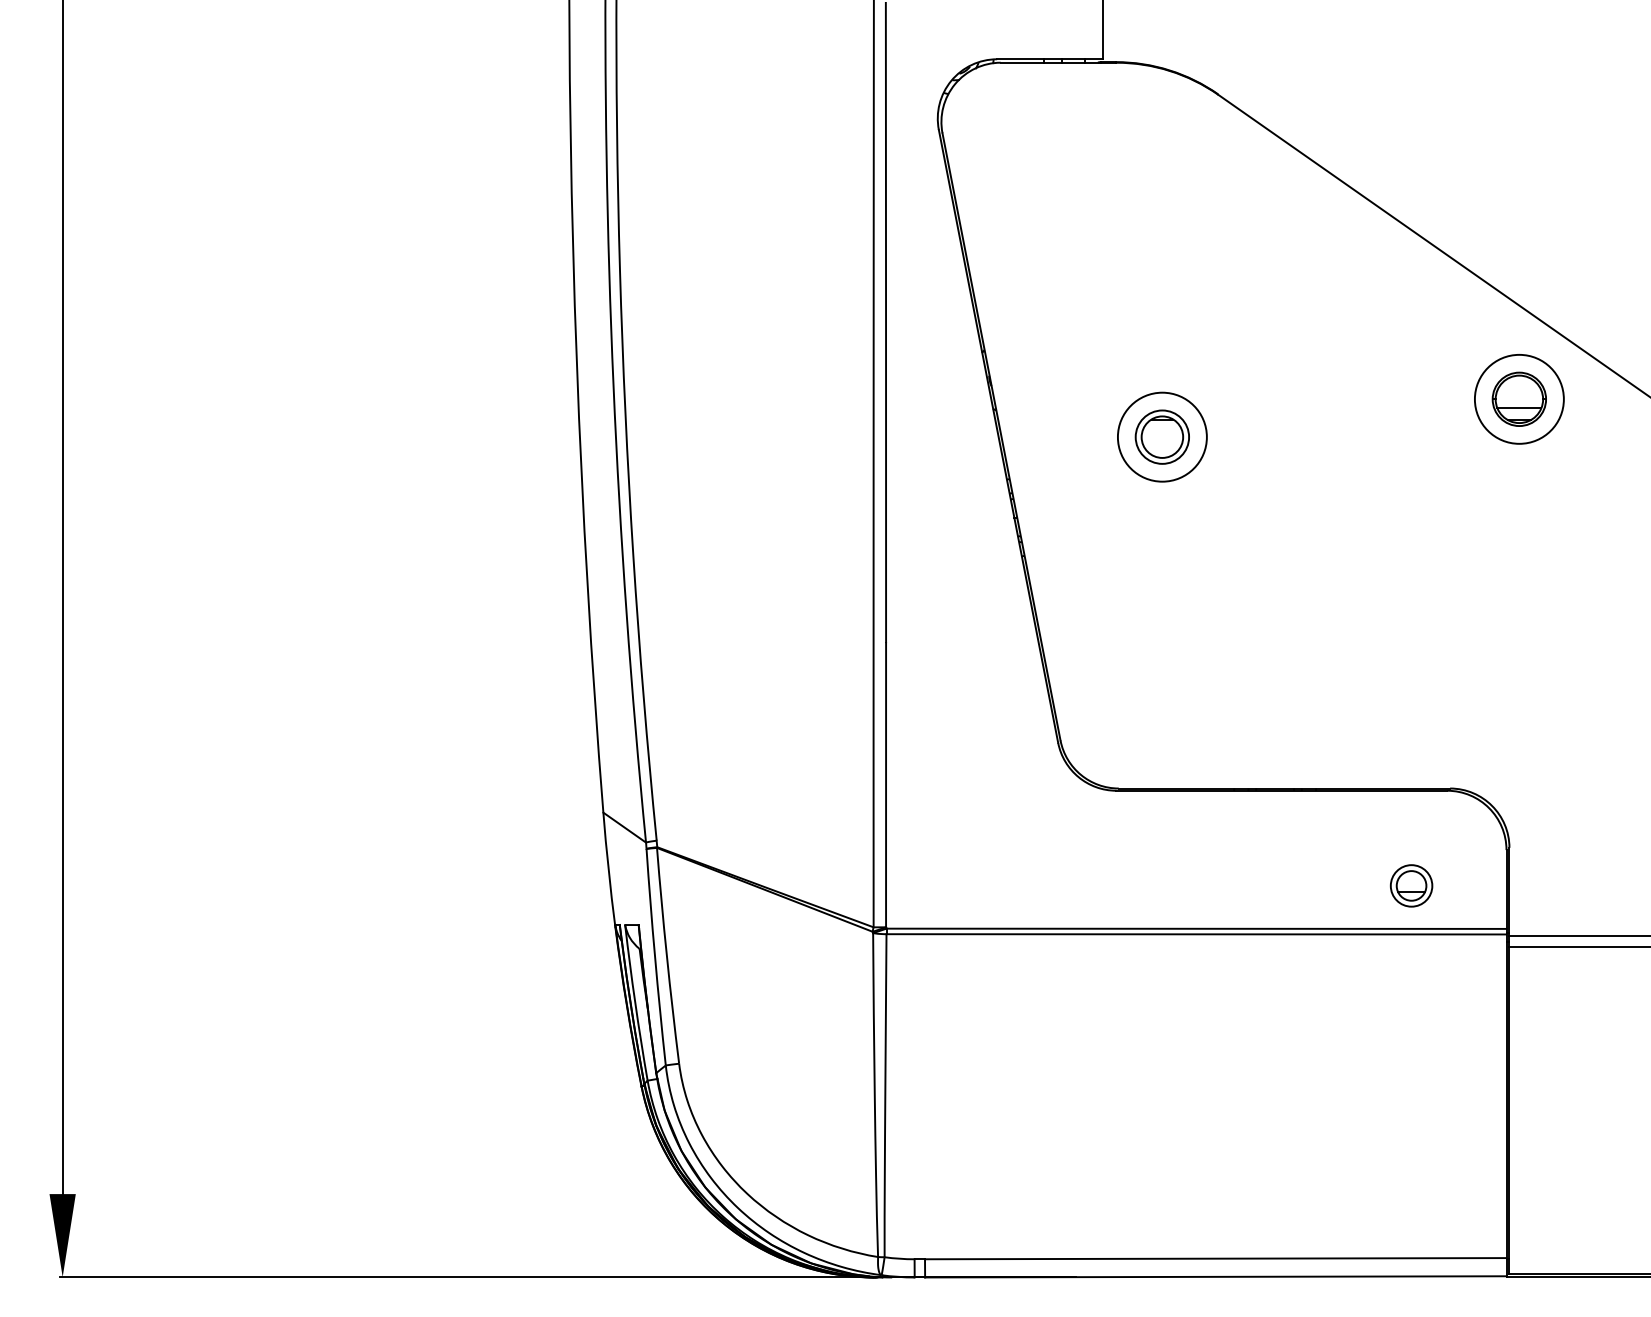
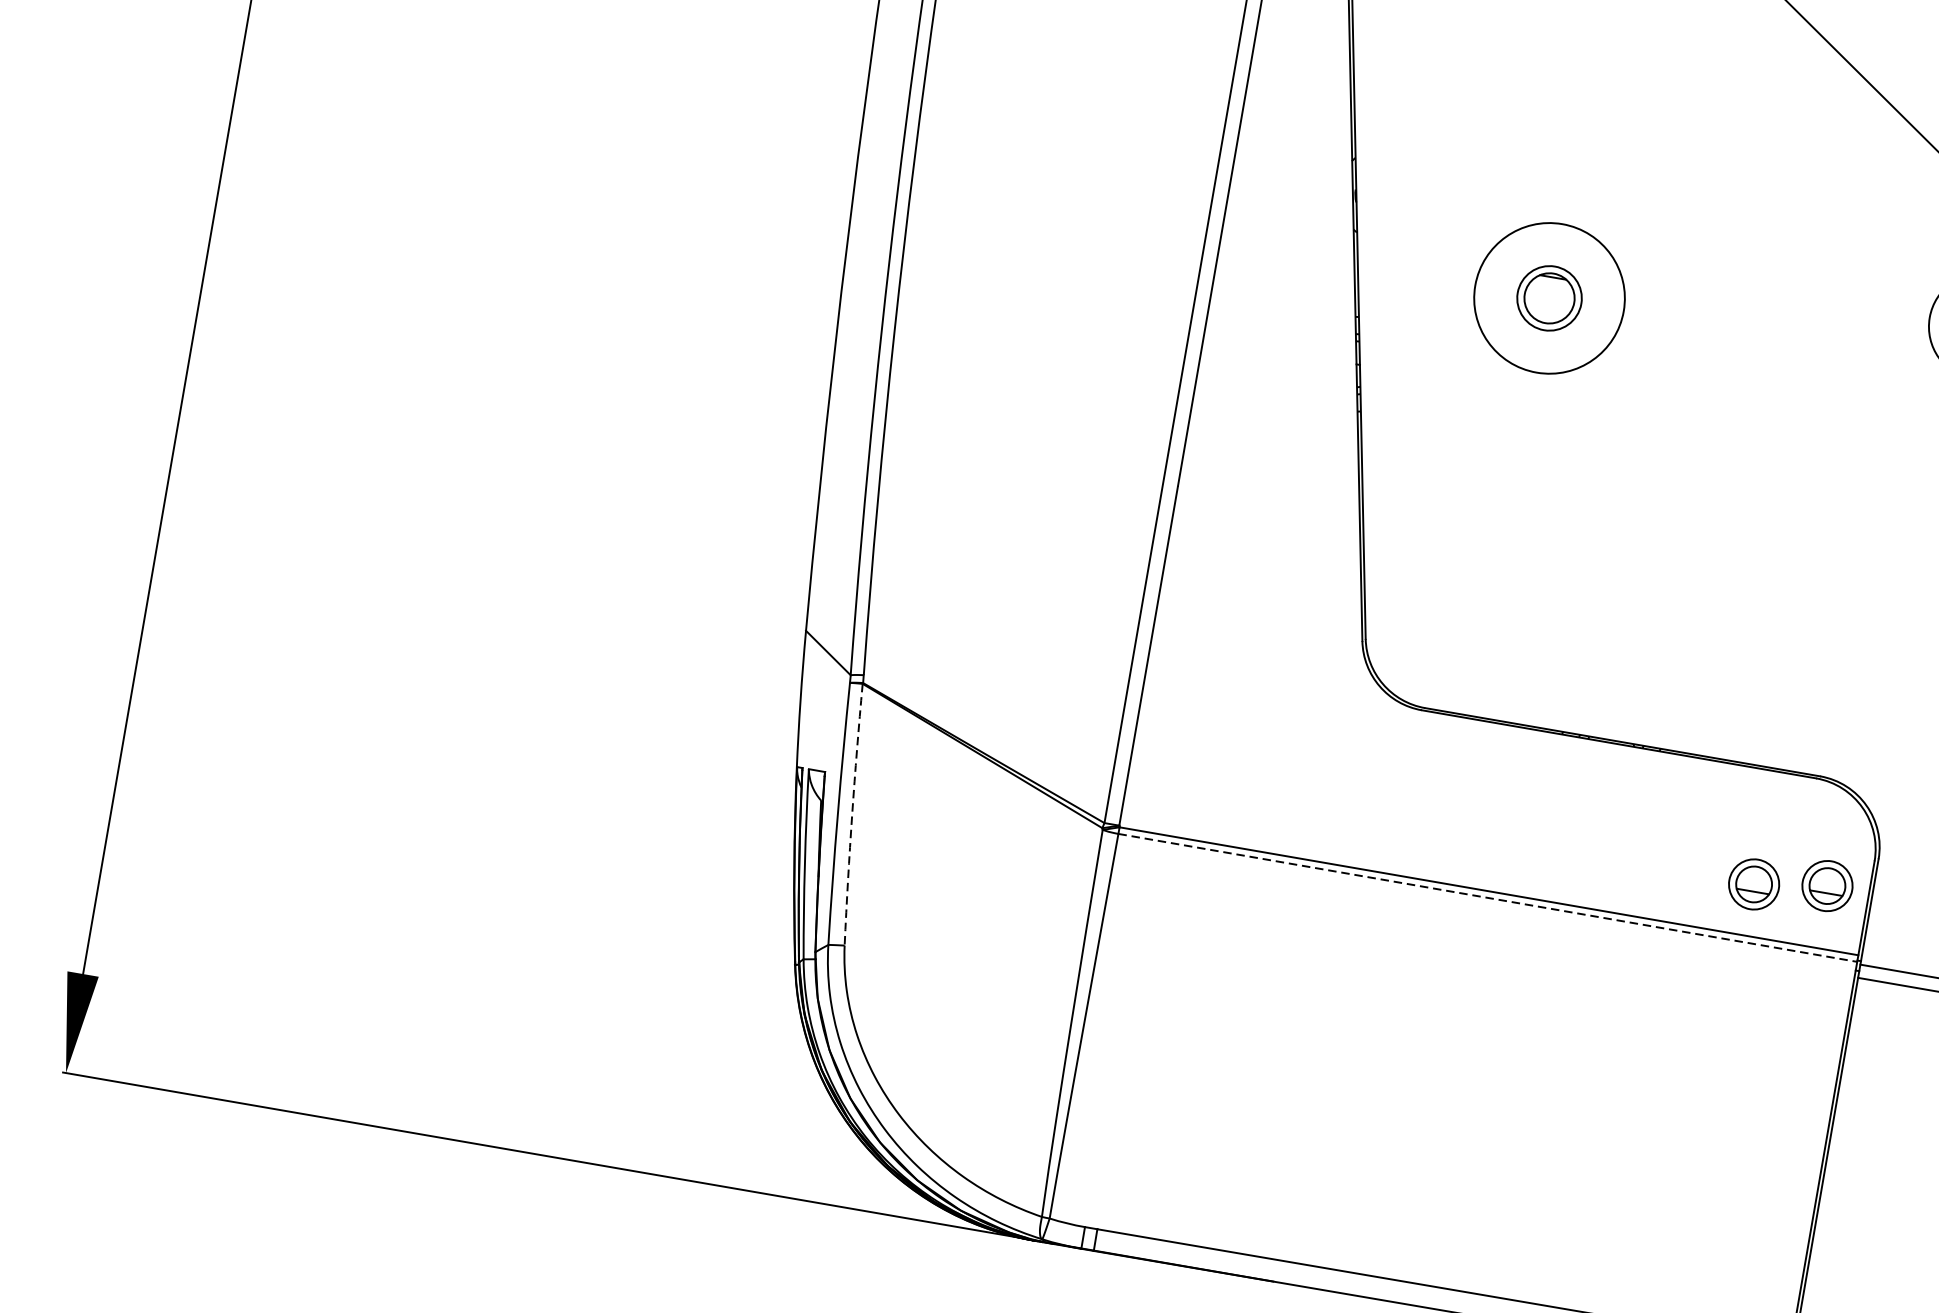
circle: (1161, 436) -> (1548, 297), size x1.4
part: (1471, 876) -> (1827, 885), added
line: (1196, 934) -> (1487, 898), solid -> dashed
arc: (666, 955) -> (851, 814), solid -> dashed

